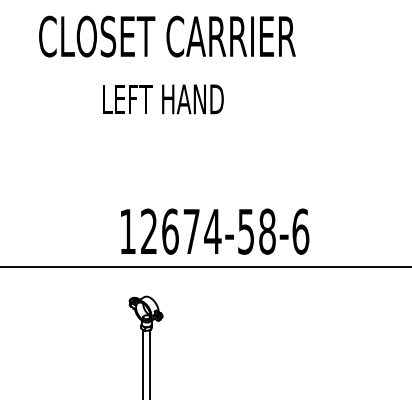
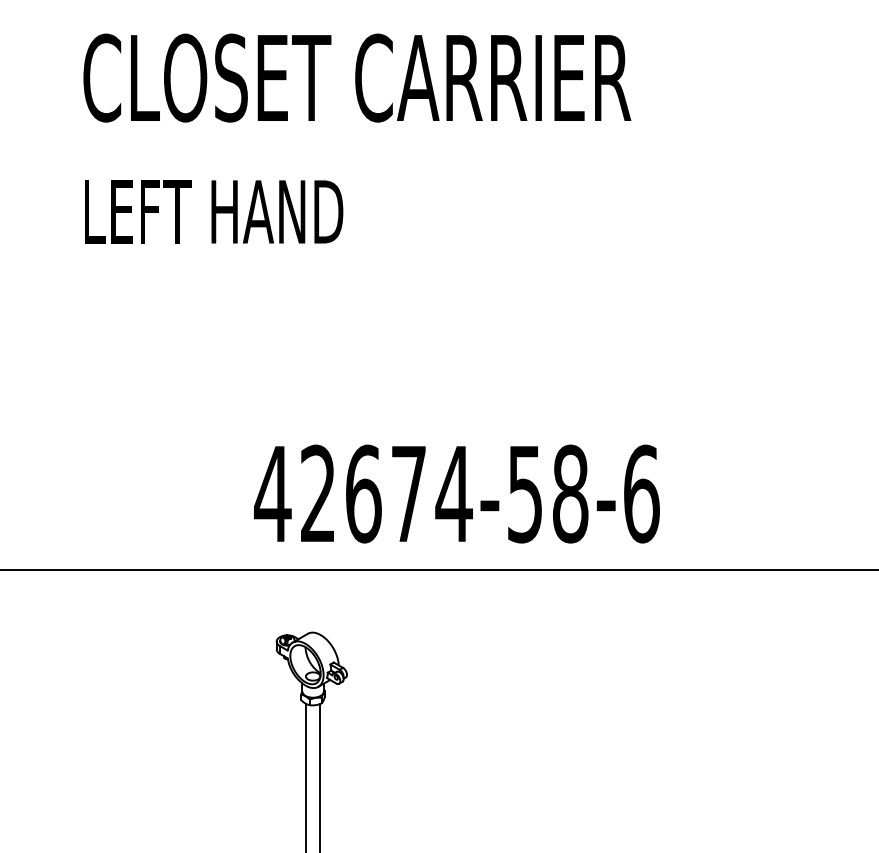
text: (163, 99) -> (214, 212), moved
text: (127, 231) -> (272, 493), 12674-58-6 -> 42674-58-6

